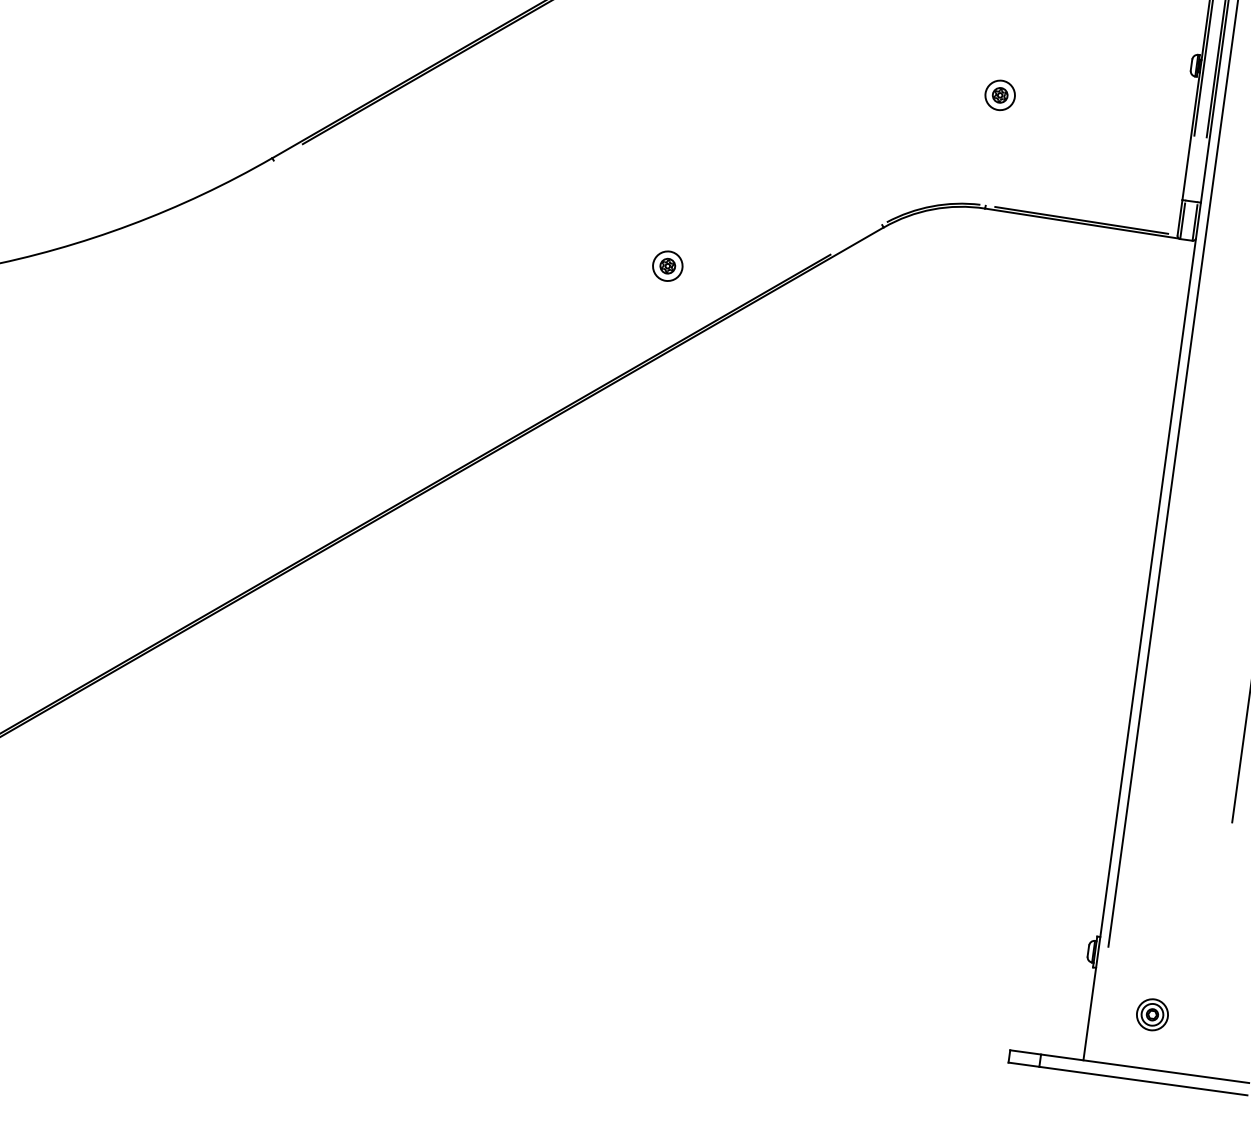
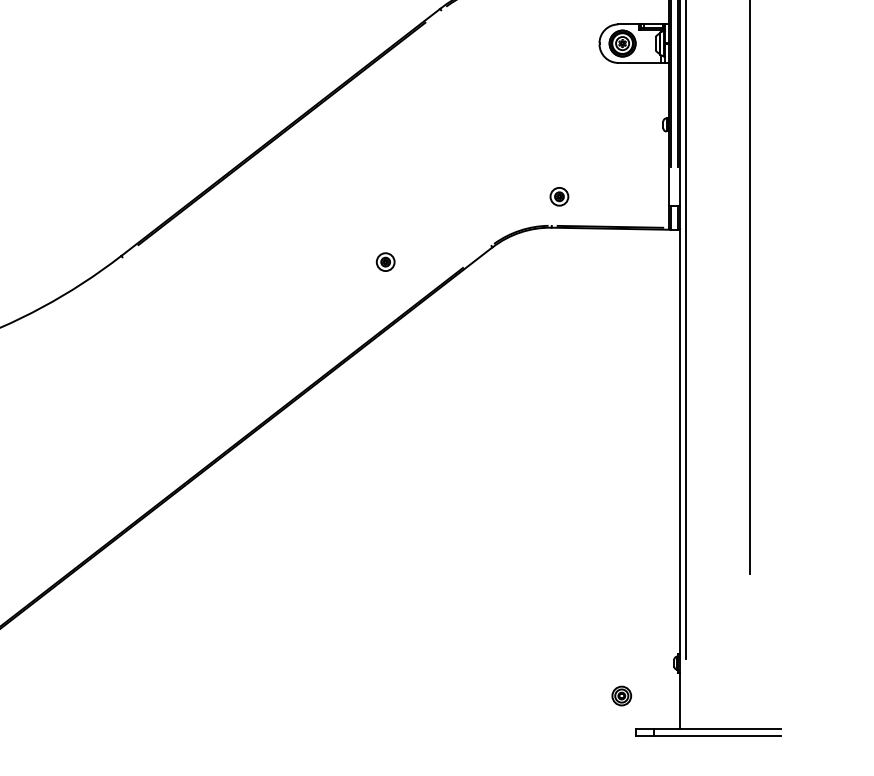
part: (1000, 94) -> (559, 196), moved
part: (667, 265) -> (385, 261), moved
part: (1152, 1013) -> (621, 695), moved

